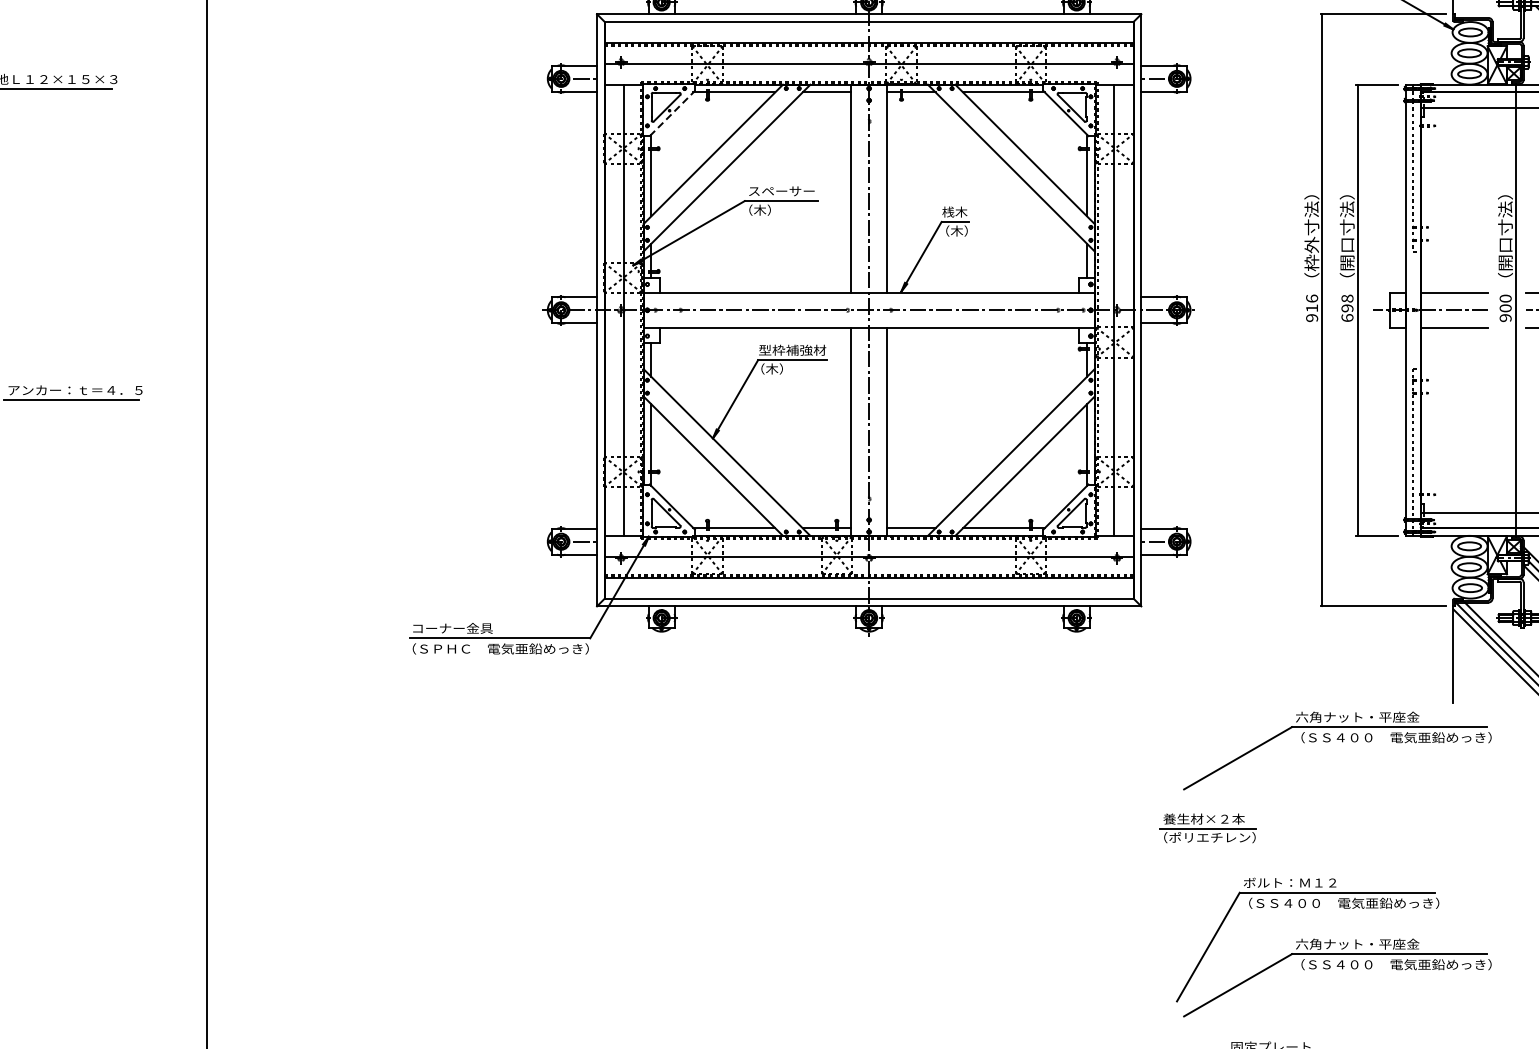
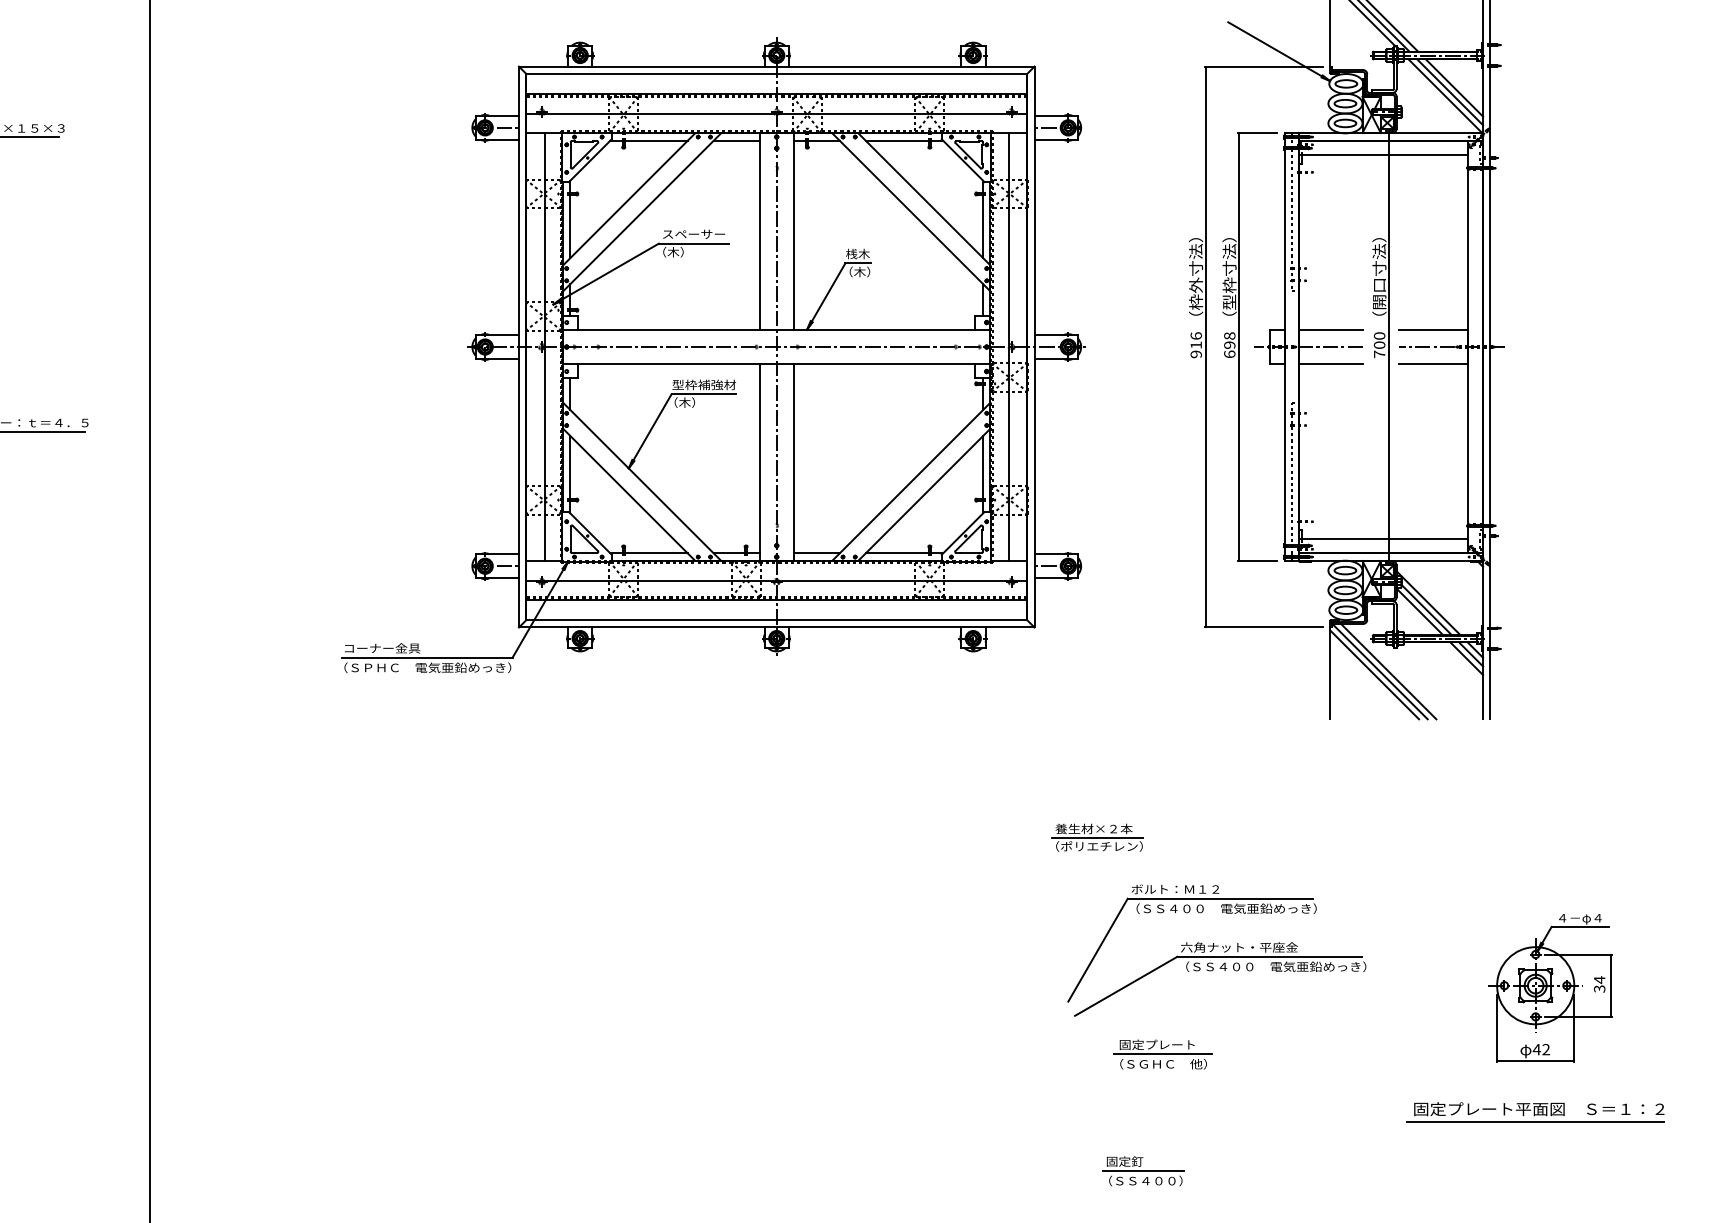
line: (672, 113) -> (590, 160), dashed -> solid
text: (1347, 253) -> (1229, 293), （開口寸法） -> （型枠寸法）
text: (1505, 318) -> (1379, 354), 900 -> 700
part: (1342, 742) -> (1225, 756), removed

